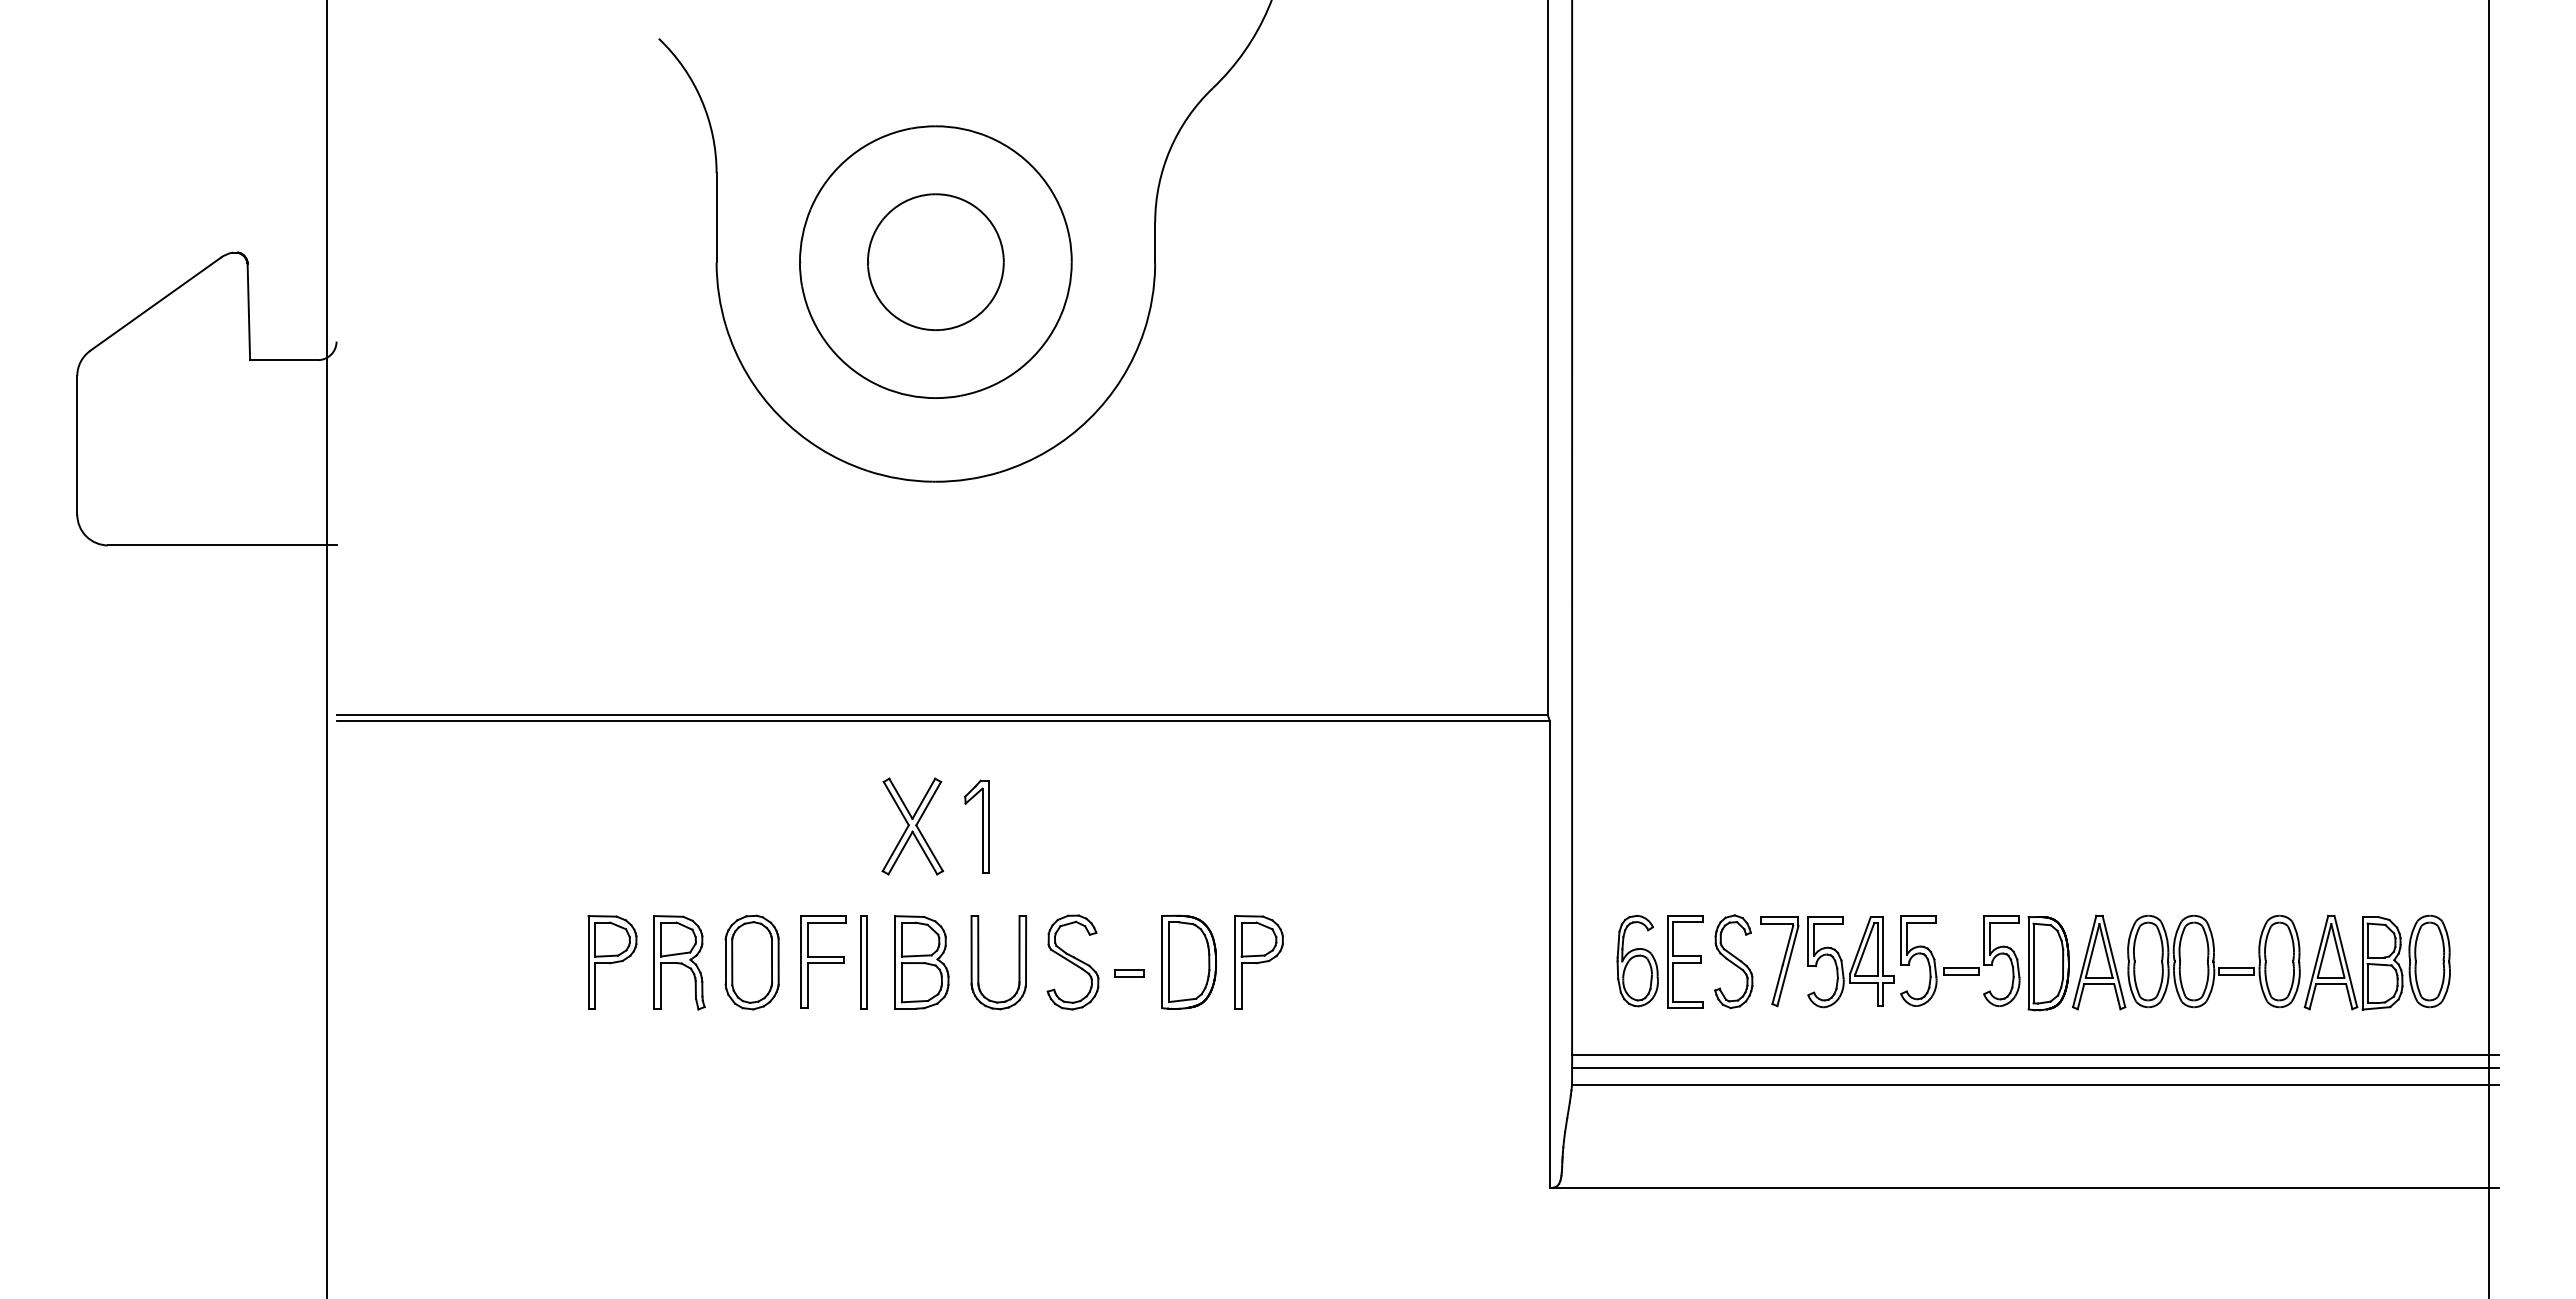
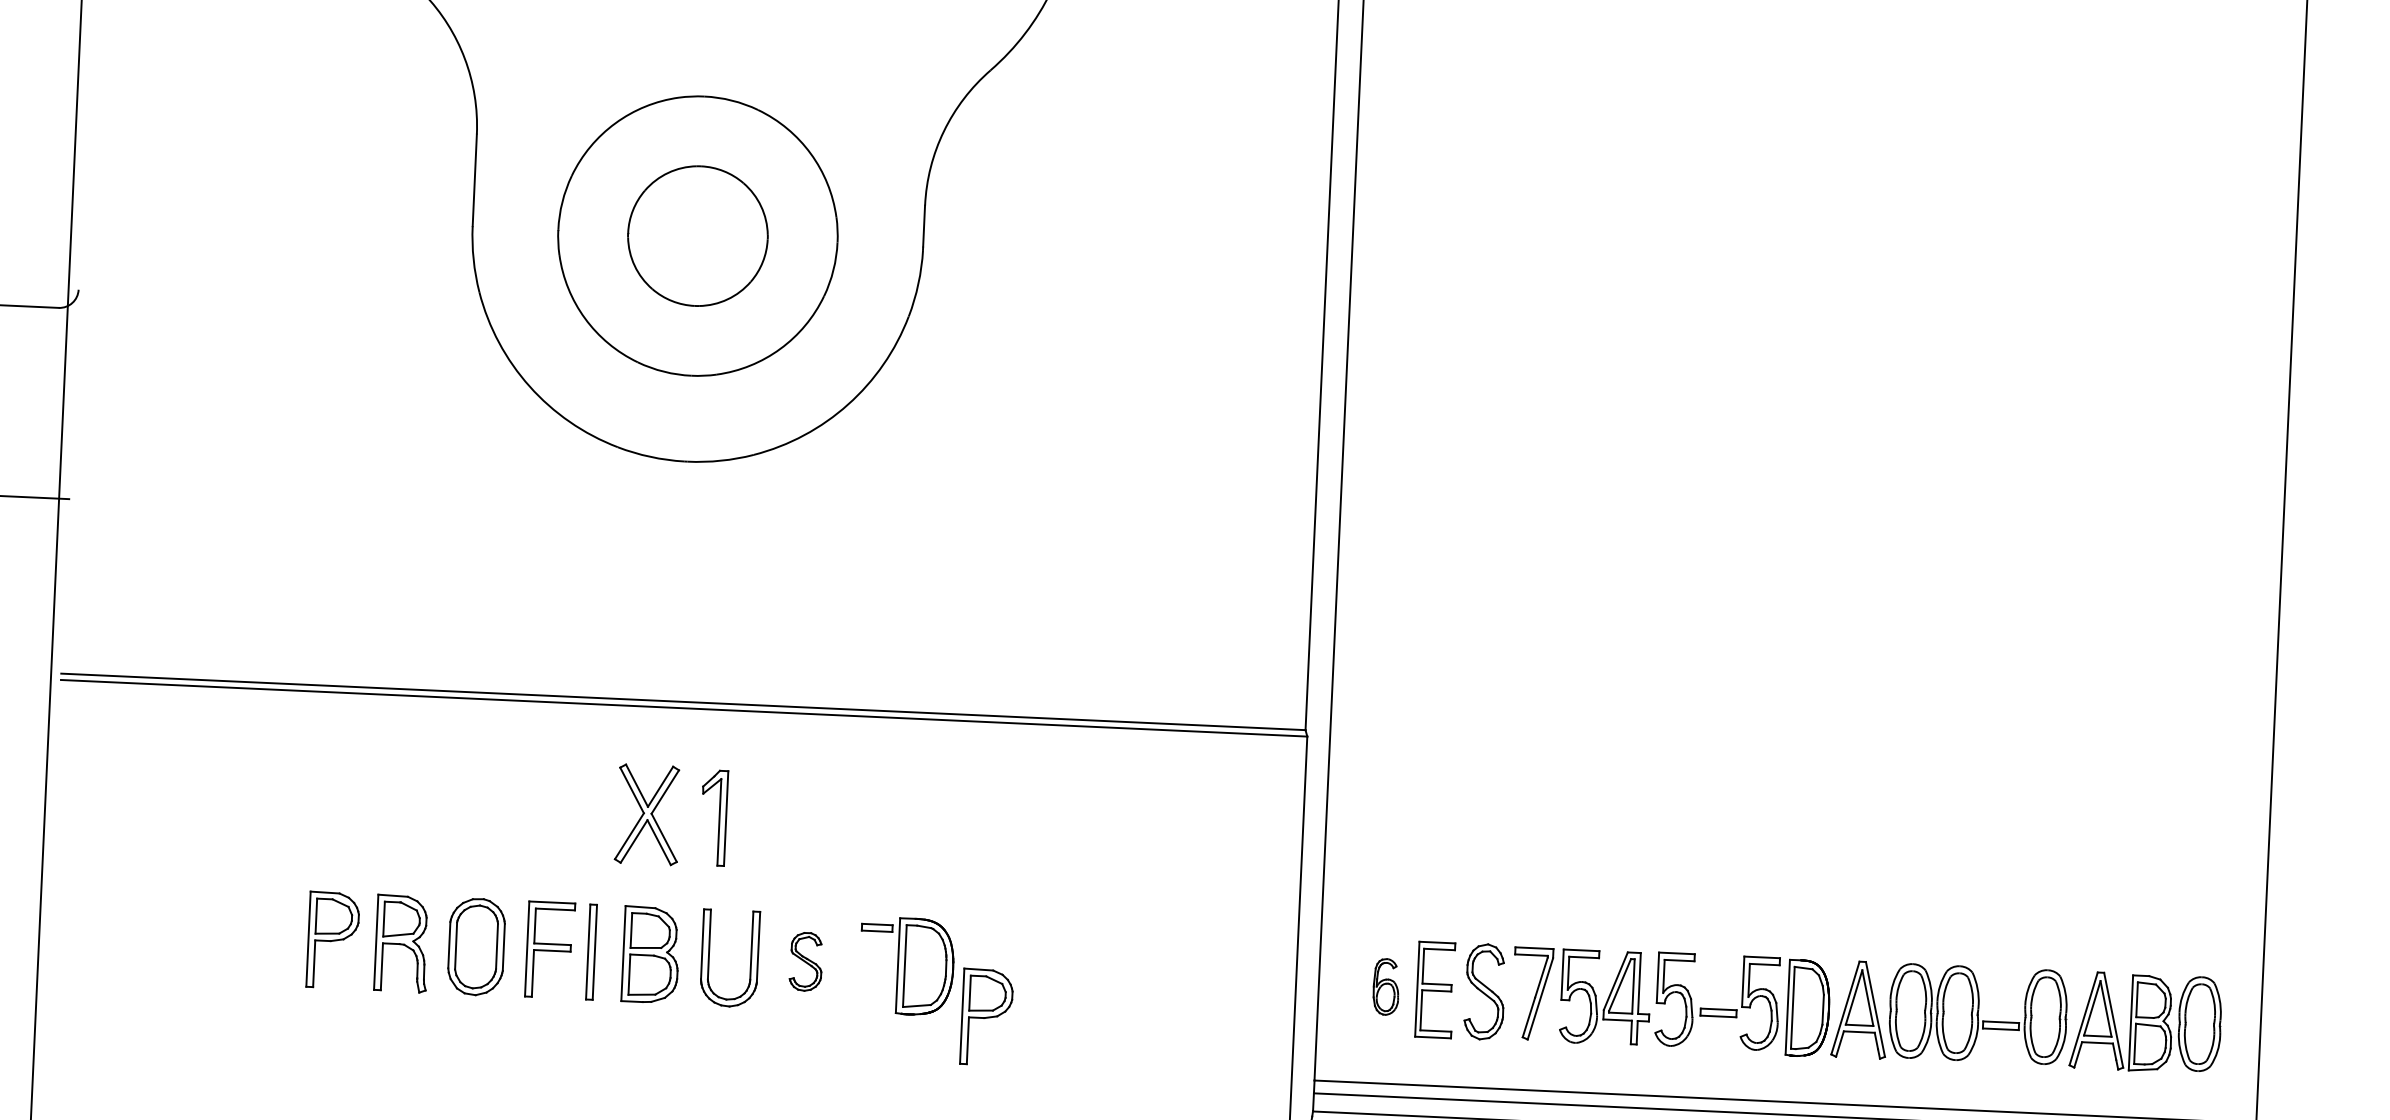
part: (1637, 961) -> (1386, 987), size x0.6
part: (1072, 962) -> (805, 961), size x0.6
part: (1258, 962) -> (986, 1017), moved
part: (1129, 973) -> (877, 928), moved

